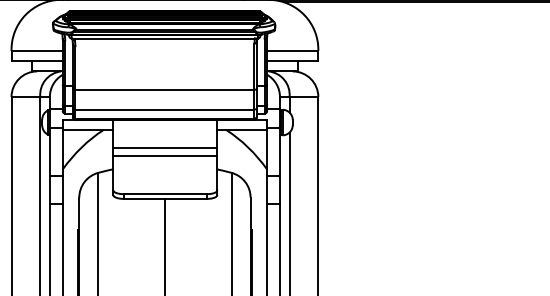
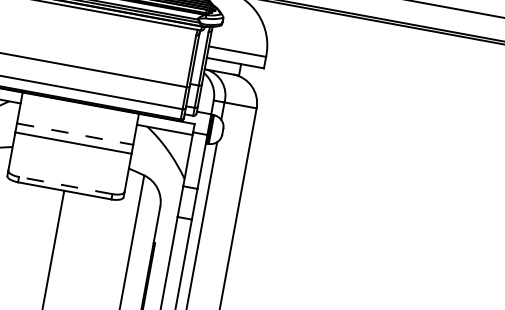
line: (165, 148) -> (75, 134), solid -> dashed
line: (165, 194) -> (65, 185), solid -> dashed

